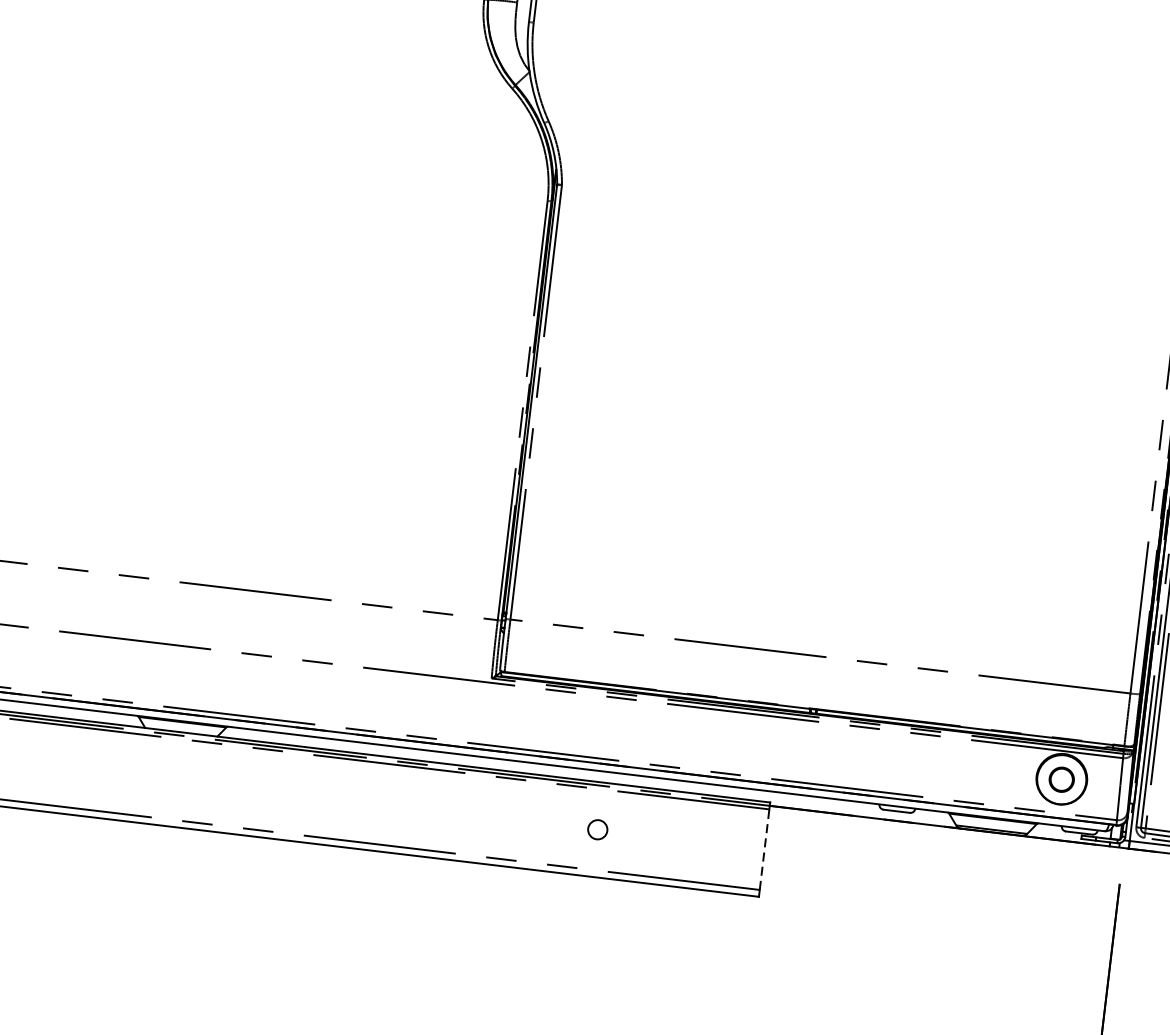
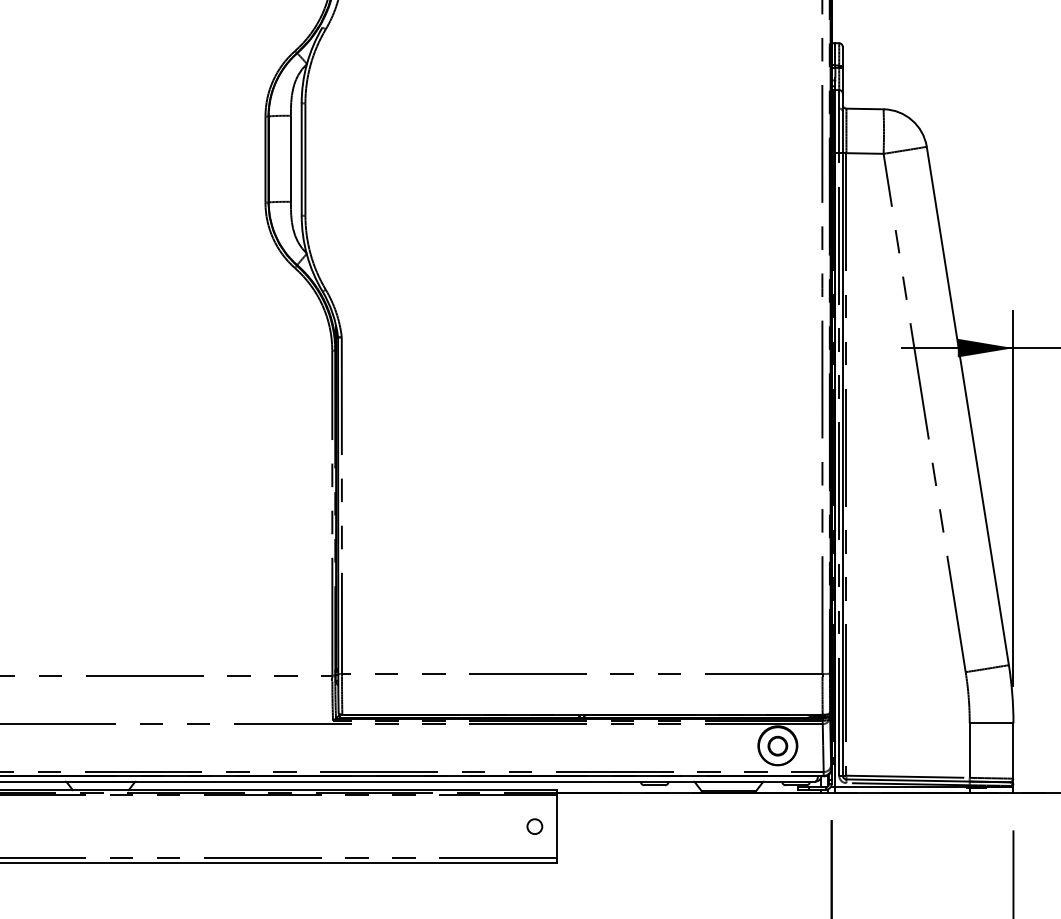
circle: (597, 829) -> (534, 826), moved
line: (765, 849) -> (557, 826), dashed -> solid

